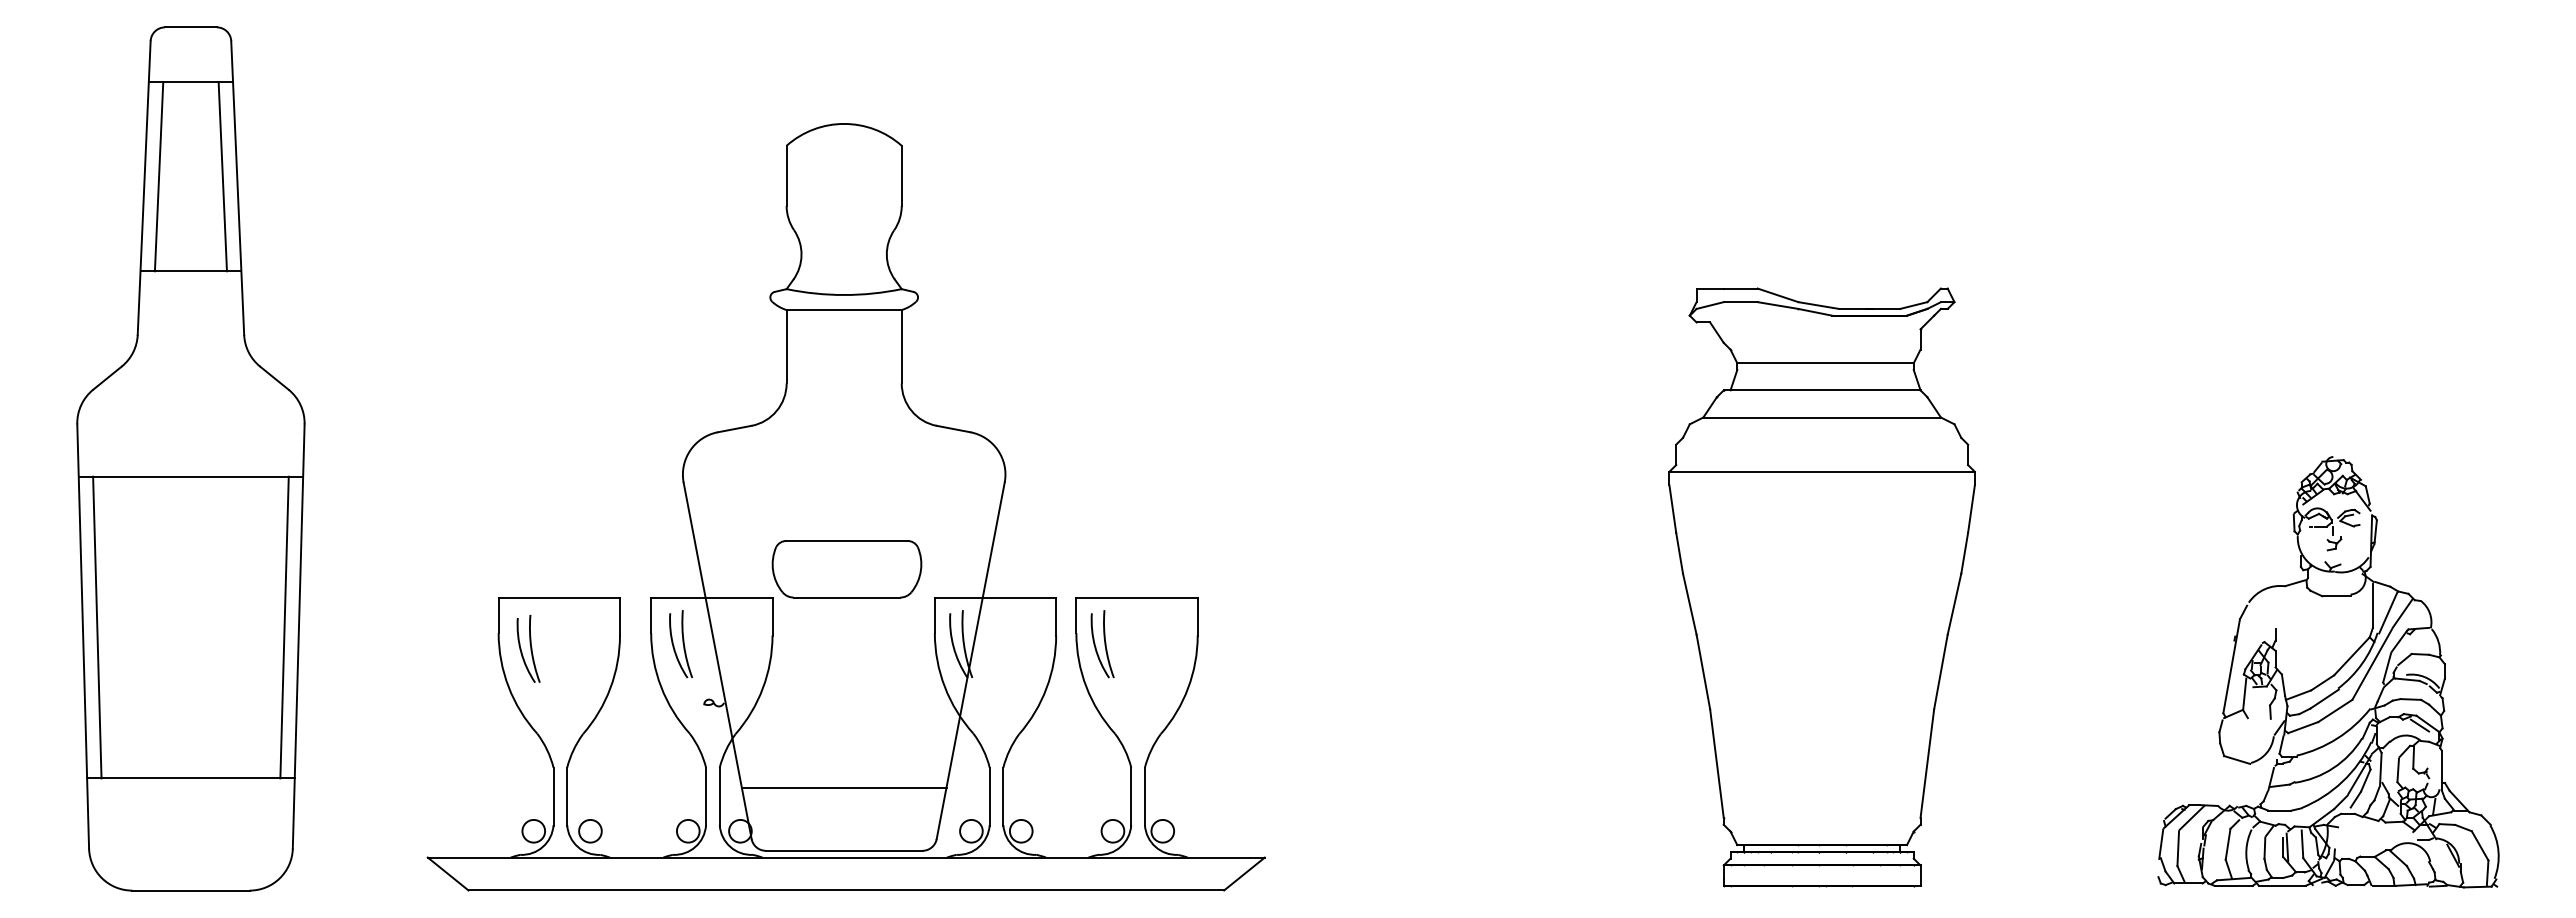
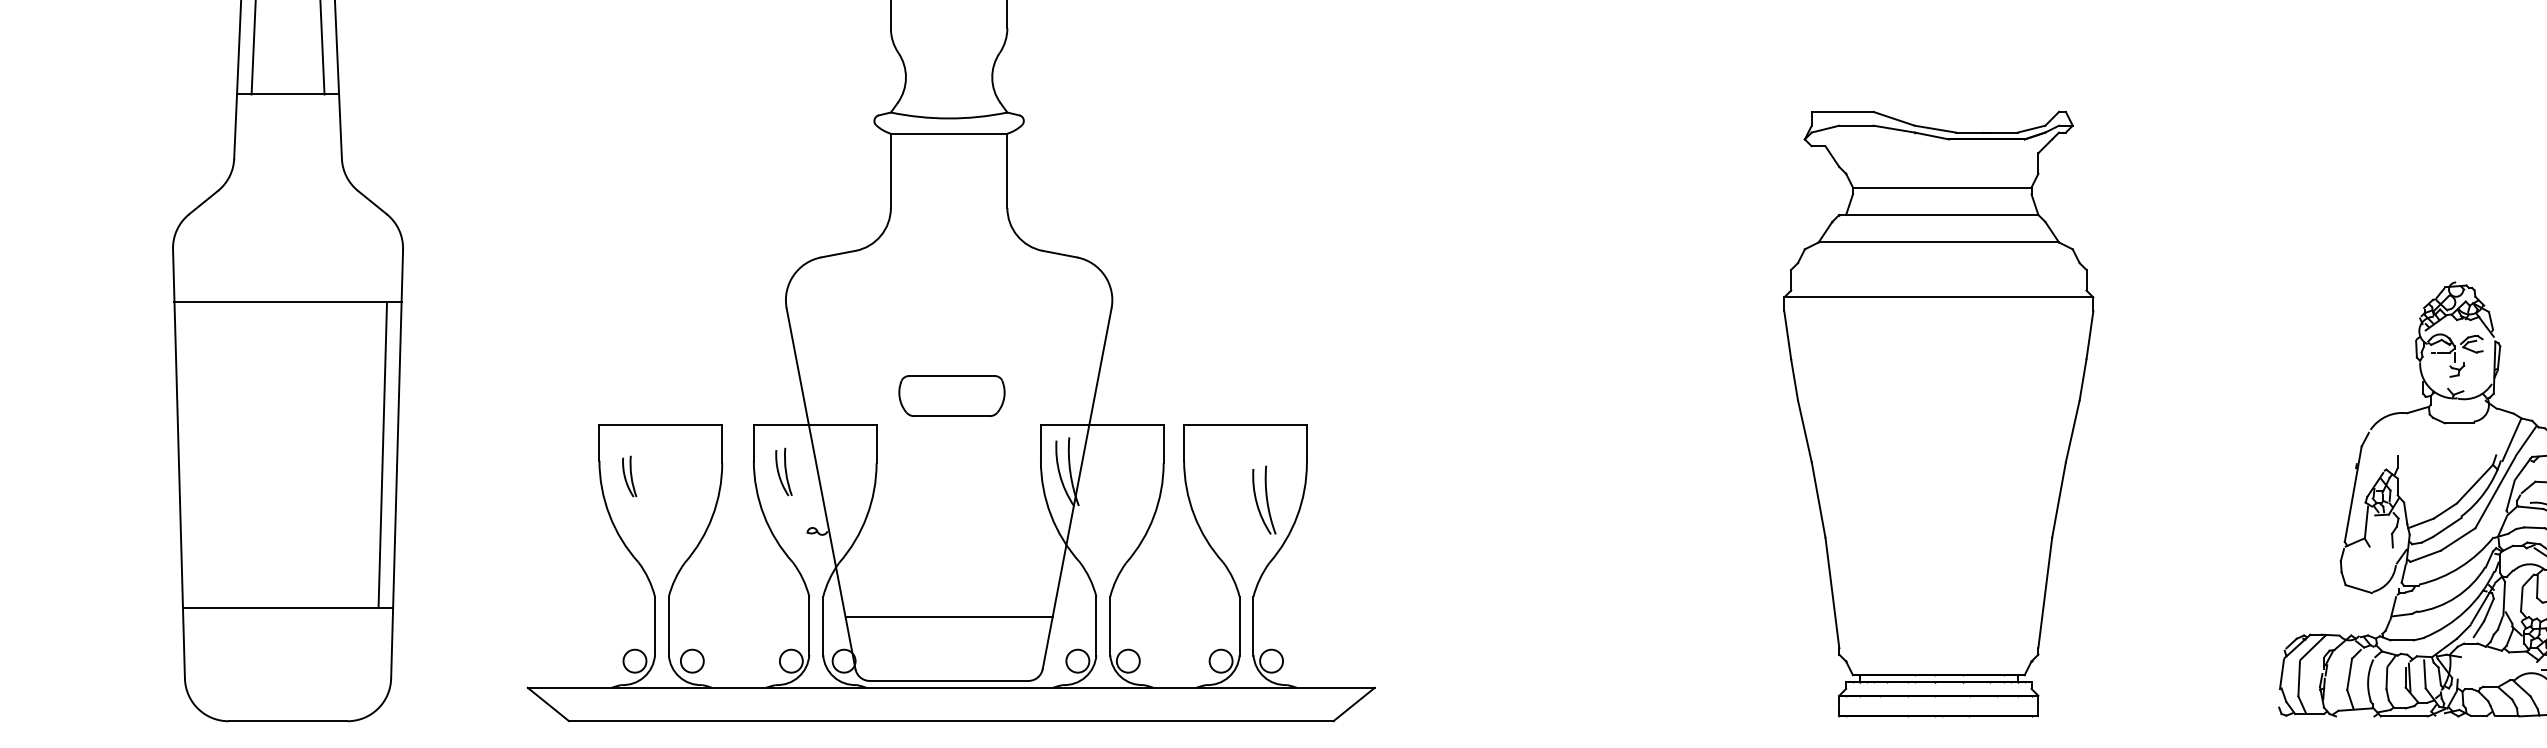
part: (846, 569) -> (951, 396), size x0.7
line: (2372, 605) -> (2495, 432), removed
line: (97, 627) -> (193, 454), removed
part: (680, 644) -> (783, 472), size x0.7
part: (1102, 644) -> (1264, 500), moved
part: (528, 648) -> (629, 476), size x0.6
line: (2233, 885) -> (2355, 716), removed

